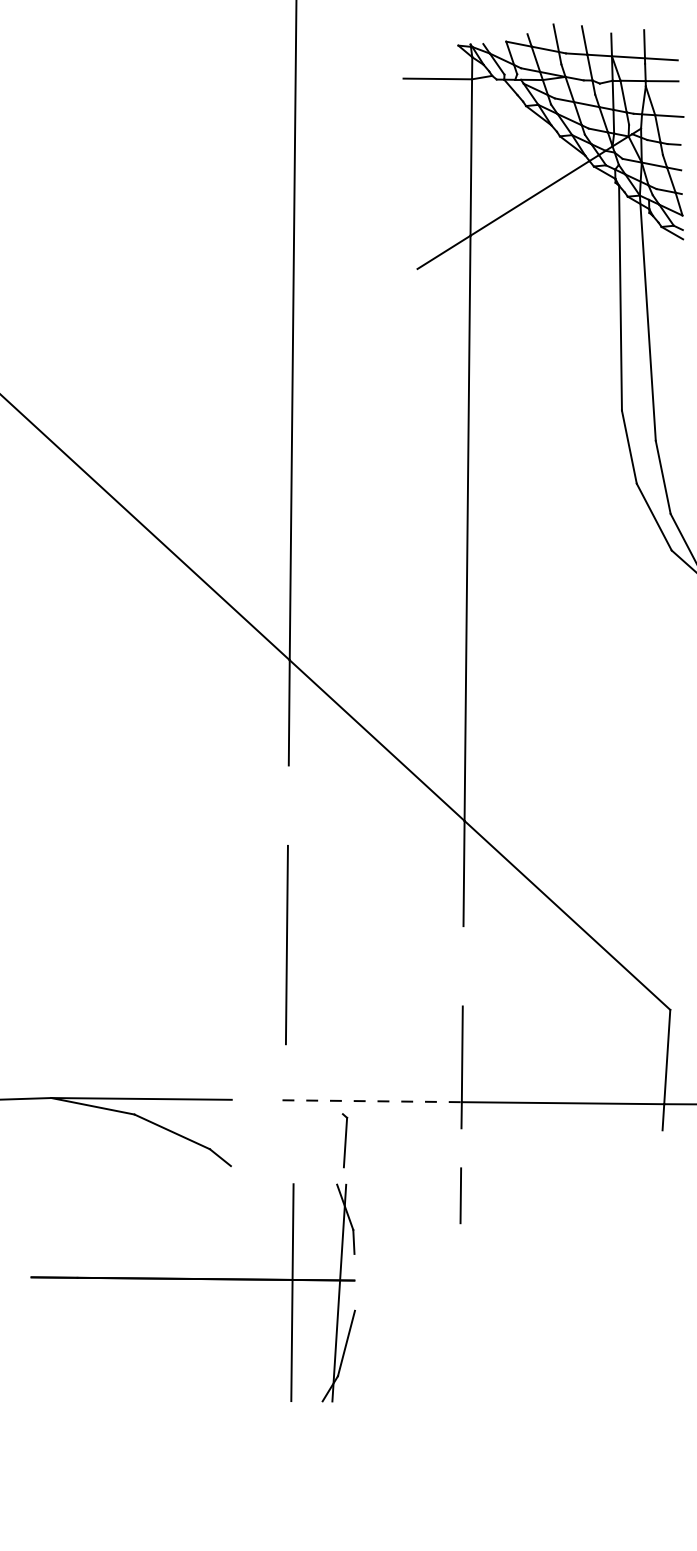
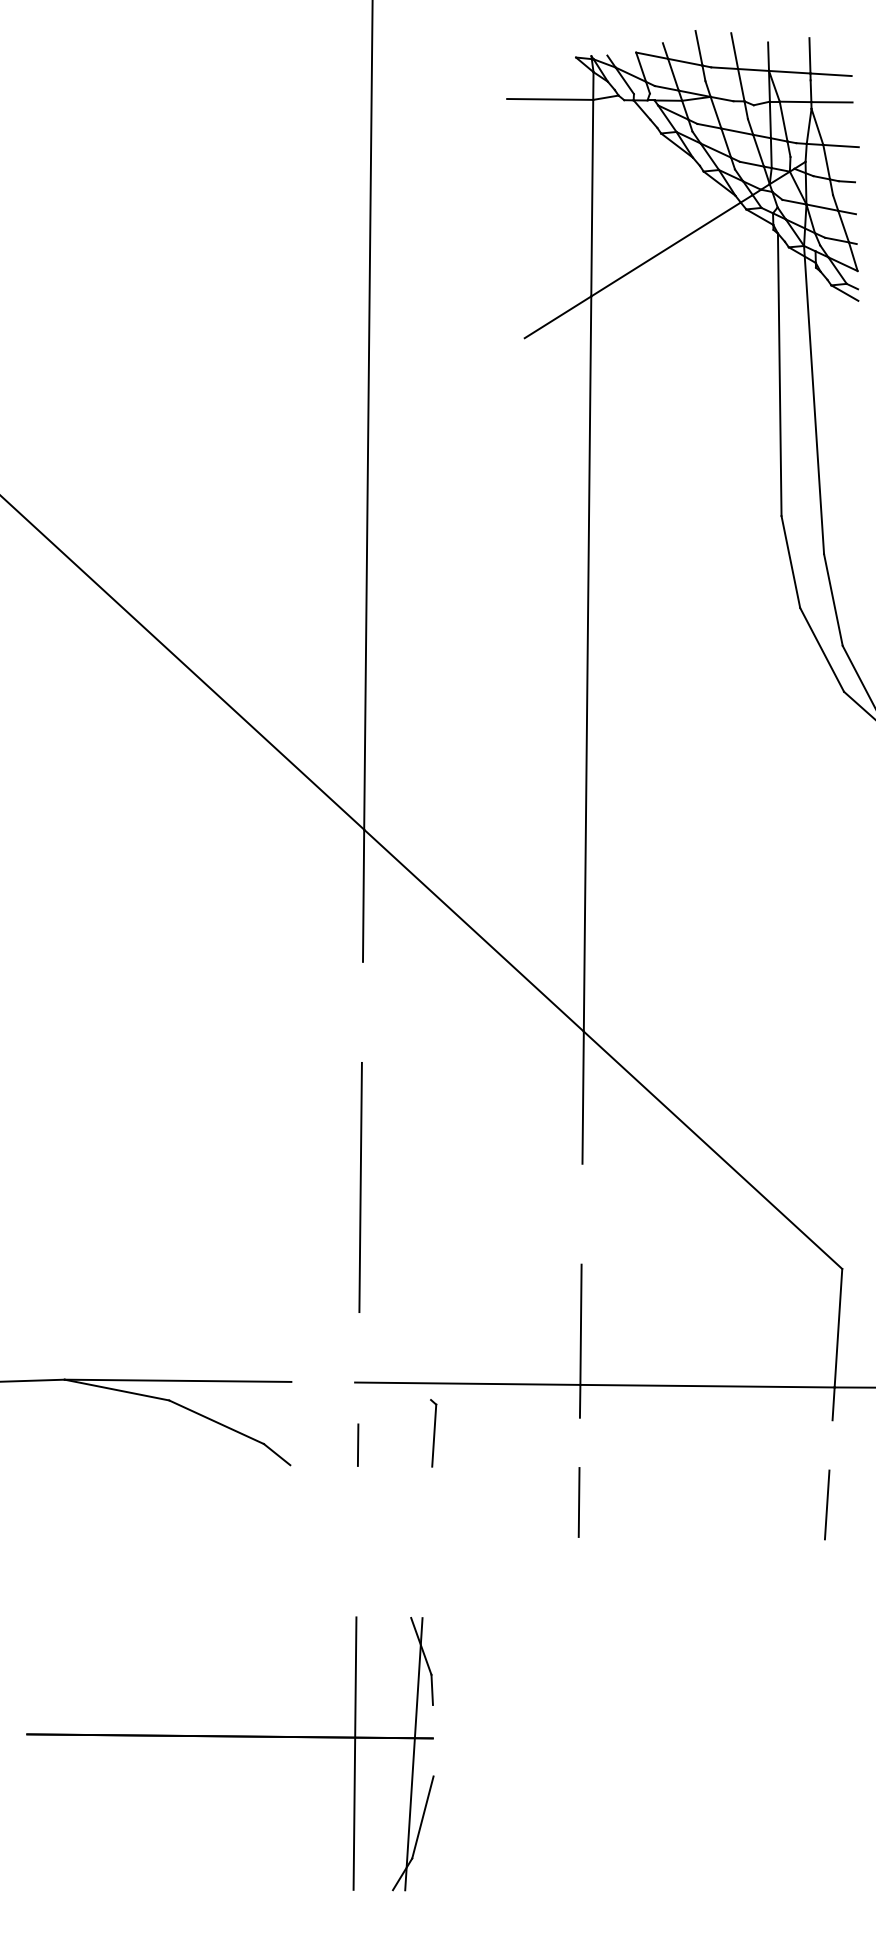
line: (372, 1101) -> (468, 1384), dashed -> solid
line: (284, 1149) -> (357, 1444), added
line: (658, 1197) -> (827, 1504), added
part: (192, 1279) -> (229, 1737), moved

